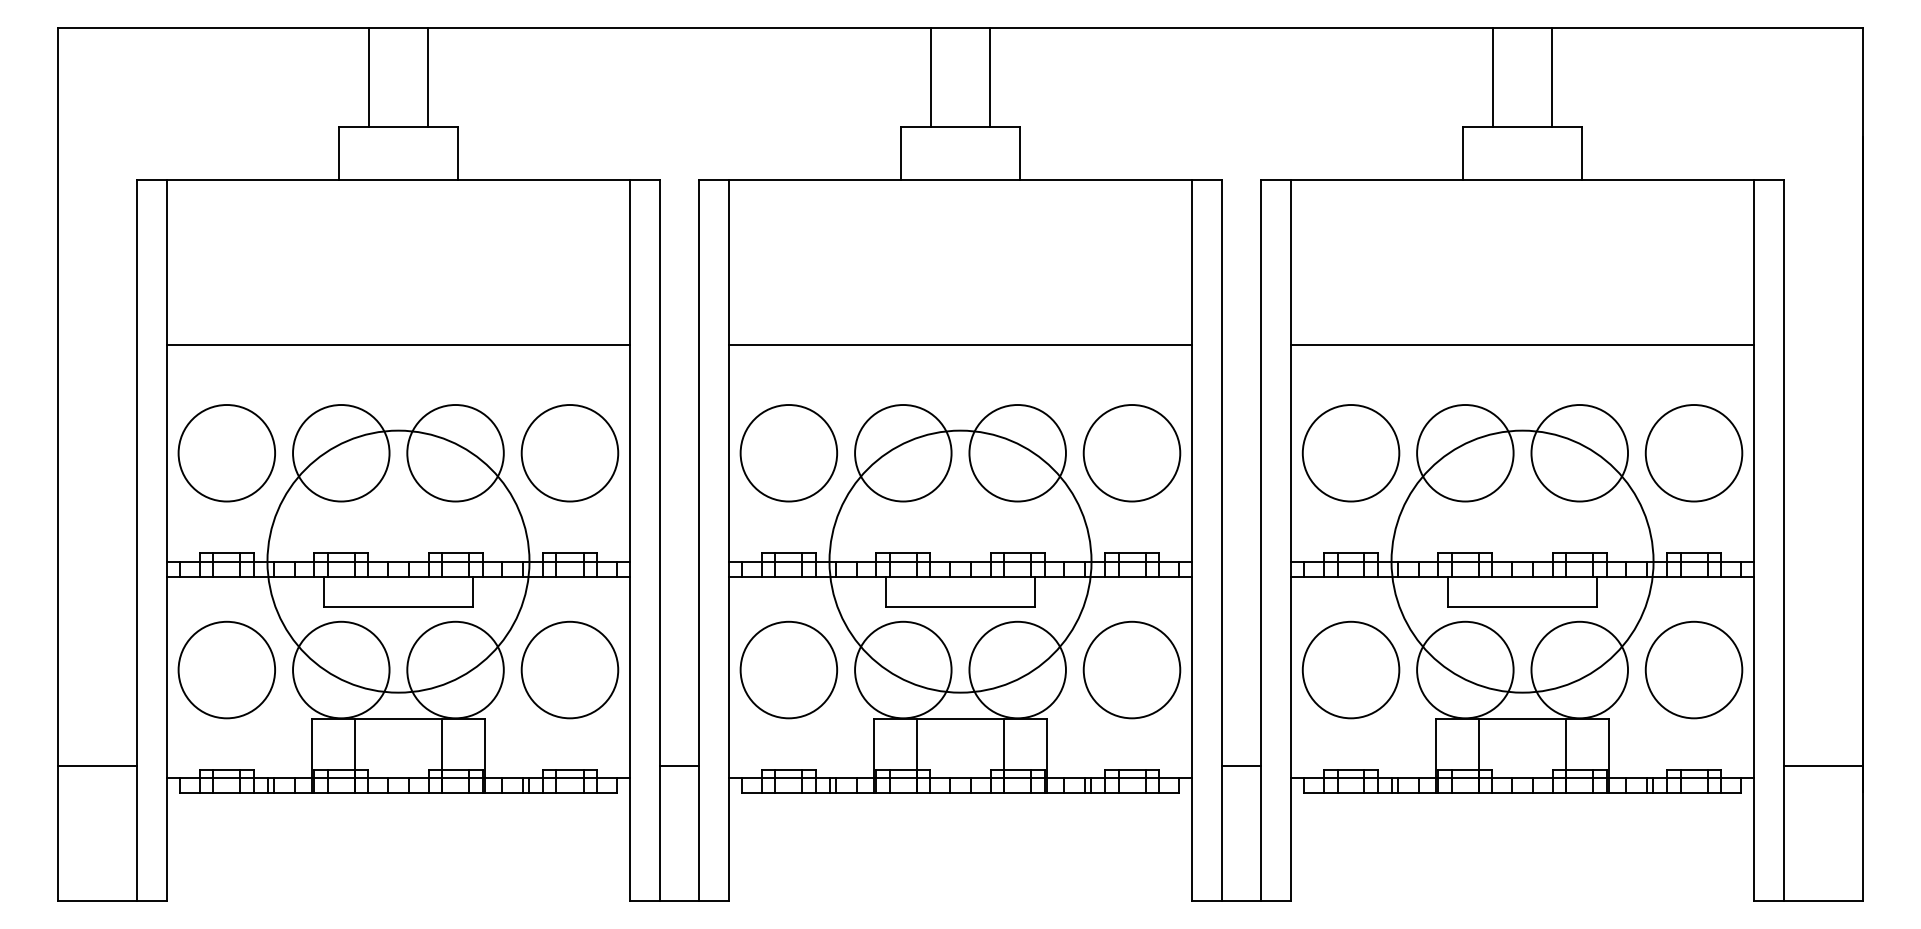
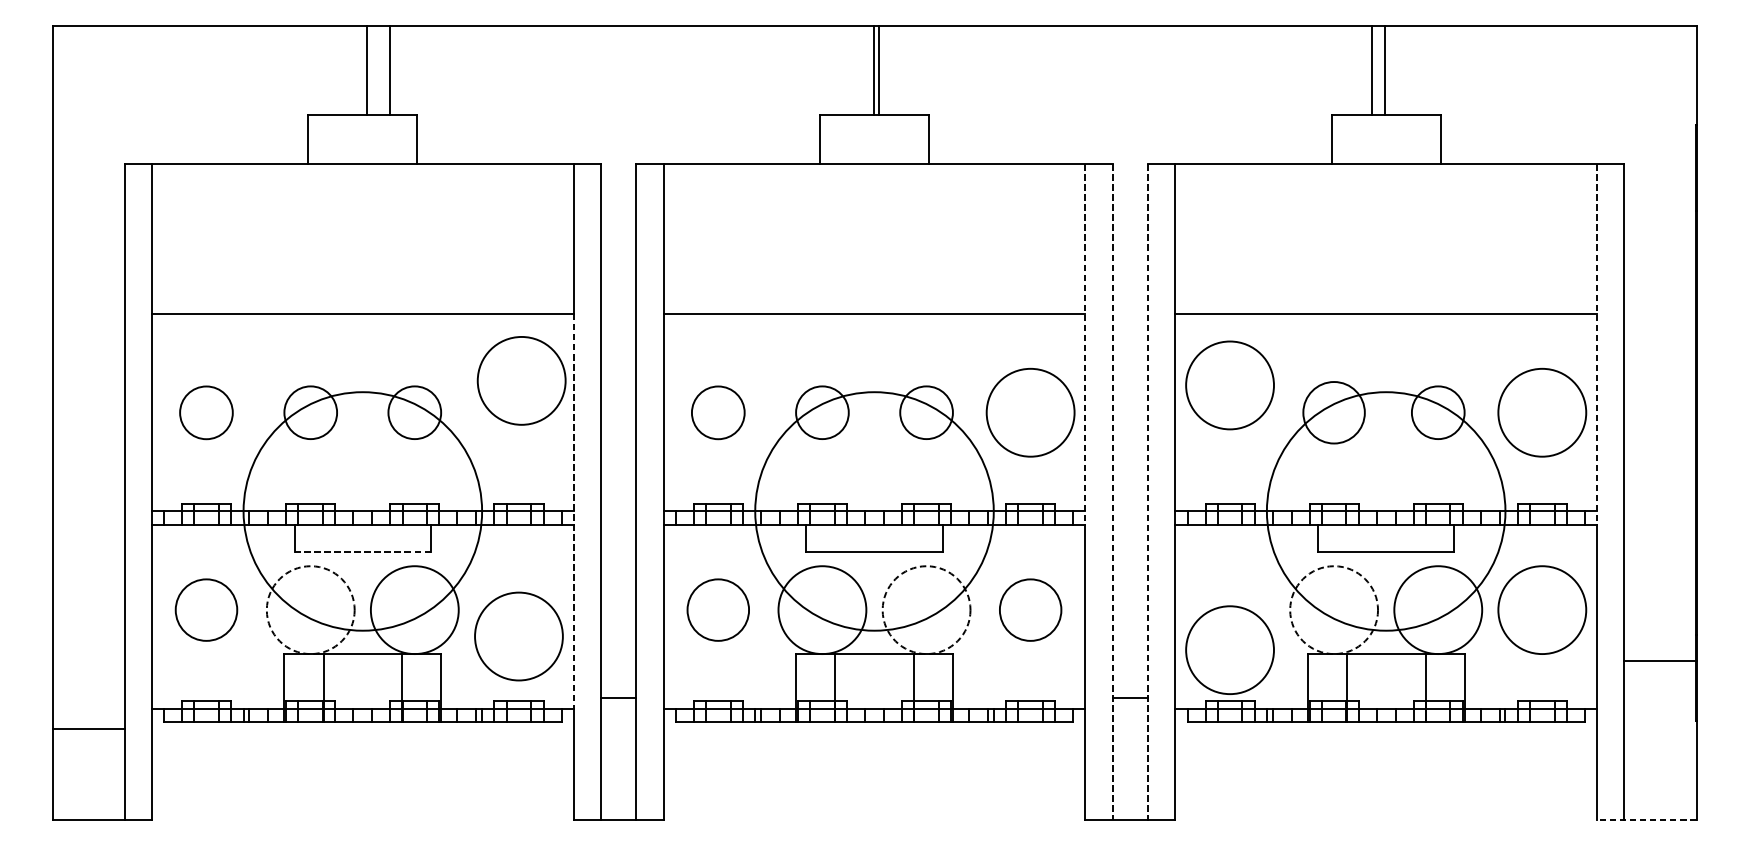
line: (368, 77) -> (367, 70), moved
line: (930, 77) -> (879, 70), moved
line: (990, 77) -> (874, 70), moved
line: (1492, 77) -> (1385, 70), moved
line: (1552, 77) -> (1372, 70), moved
line: (1192, 379) -> (1085, 345), solid -> dashed
line: (1754, 379) -> (1597, 345), solid -> dashed
circle: (226, 453) -> (206, 412), size x0.6
circle: (341, 453) -> (310, 412), size x0.6
circle: (455, 453) -> (414, 412), size x0.6
circle: (569, 453) -> (521, 381), moved
circle: (788, 453) -> (717, 412), size x0.6
circle: (903, 453) -> (822, 412), size x0.6
circle: (1017, 453) -> (926, 412), size x0.6
circle: (1350, 453) -> (1229, 385), moved
circle: (1465, 453) -> (1334, 412), size x0.7
circle: (1579, 453) -> (1438, 412), size x0.6
line: (1222, 541) -> (1113, 493), solid -> dashed
line: (1261, 541) -> (1148, 493), solid -> dashed
line: (630, 561) -> (574, 511), solid -> dashed
line: (398, 606) -> (362, 552), solid -> dashed
circle: (226, 669) -> (206, 609), size x0.7
circle: (341, 669) -> (310, 609), solid -> dashed
circle: (569, 669) -> (518, 636), moved
circle: (788, 669) -> (717, 609), size x0.7
circle: (1017, 669) -> (926, 609), solid -> dashed
circle: (1131, 669) -> (1030, 609), size x0.7
circle: (1350, 669) -> (1229, 649), moved
circle: (1465, 669) -> (1334, 609), solid -> dashed
line: (96, 766) -> (87, 728), moved
line: (1823, 766) -> (1660, 660), moved
line: (1808, 901) -> (1646, 820), solid -> dashed

